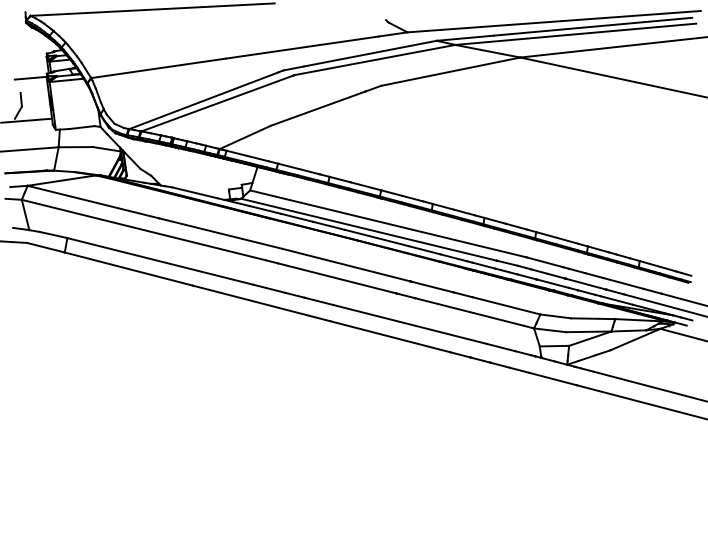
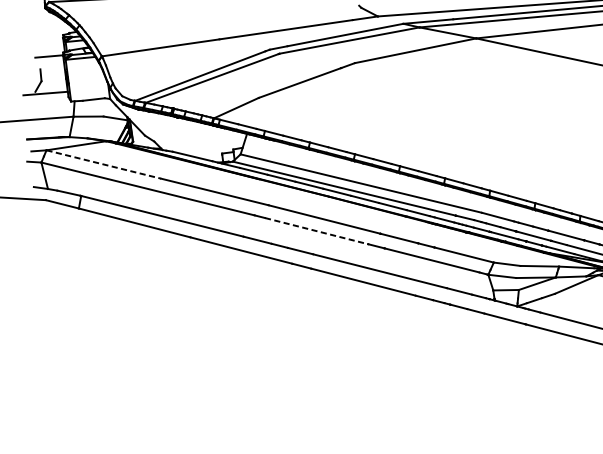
line: (93, 202) -> (103, 164), solid -> dashed
line: (337, 278) -> (316, 231), solid -> dashed

